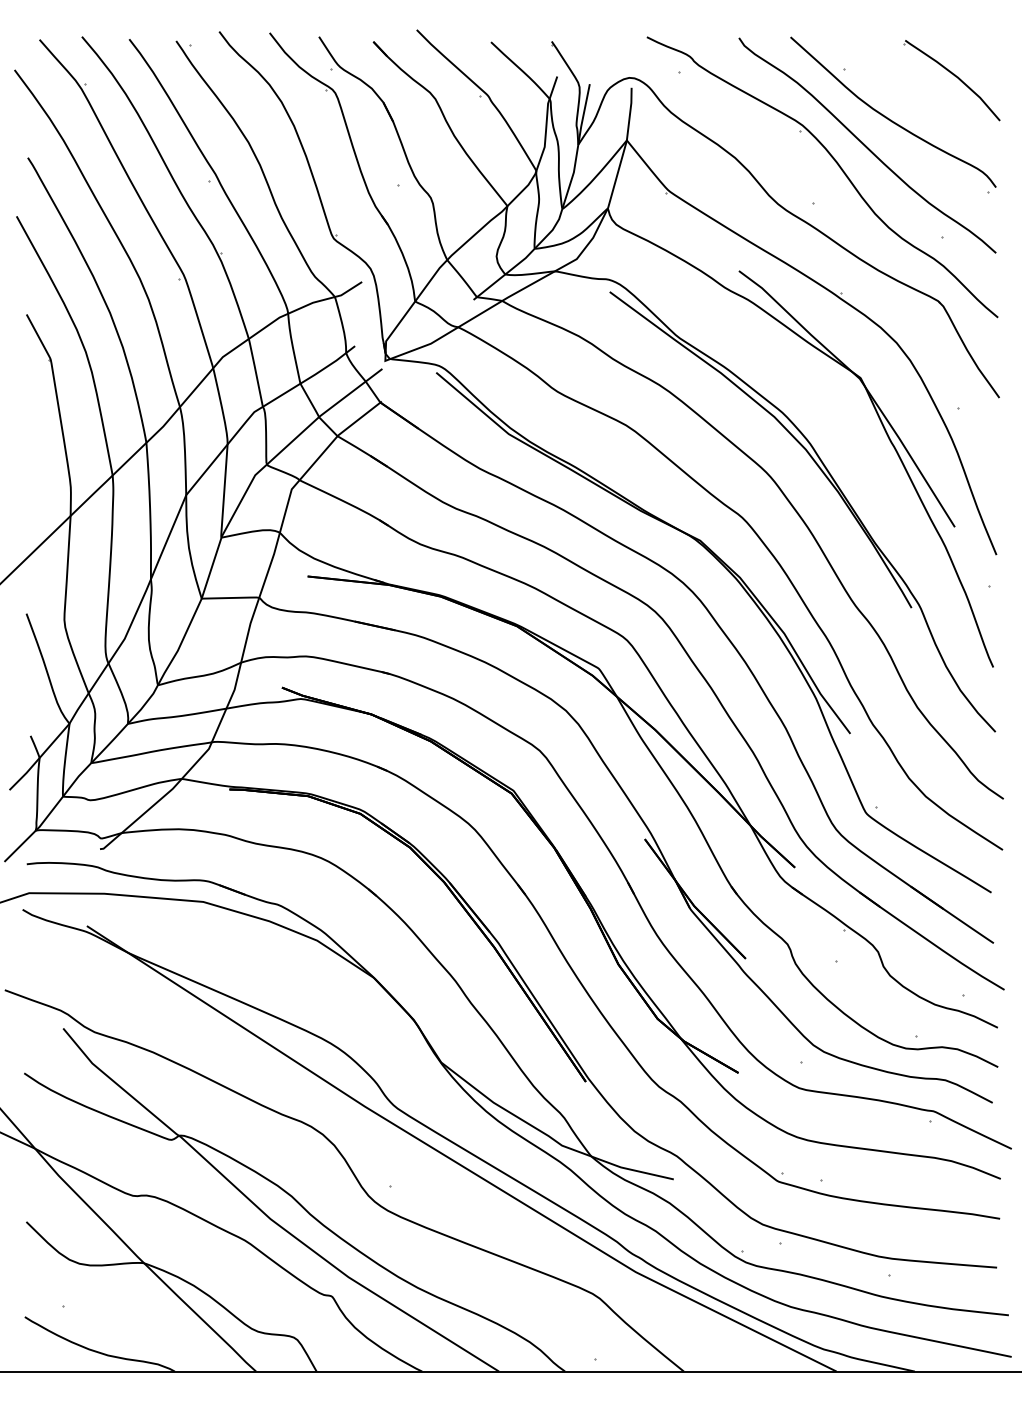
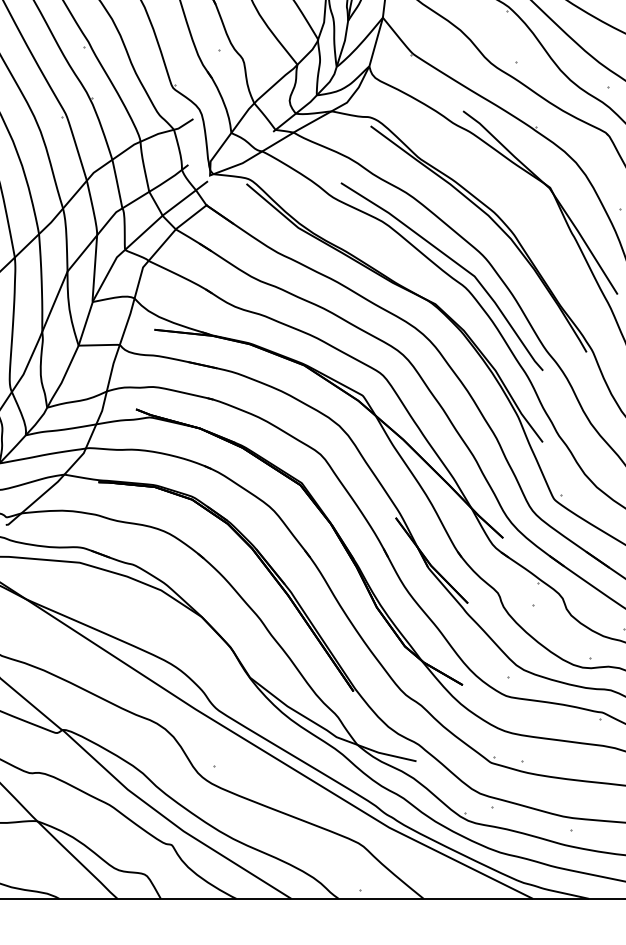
curve: (722, 479) -> (451, 260), added

